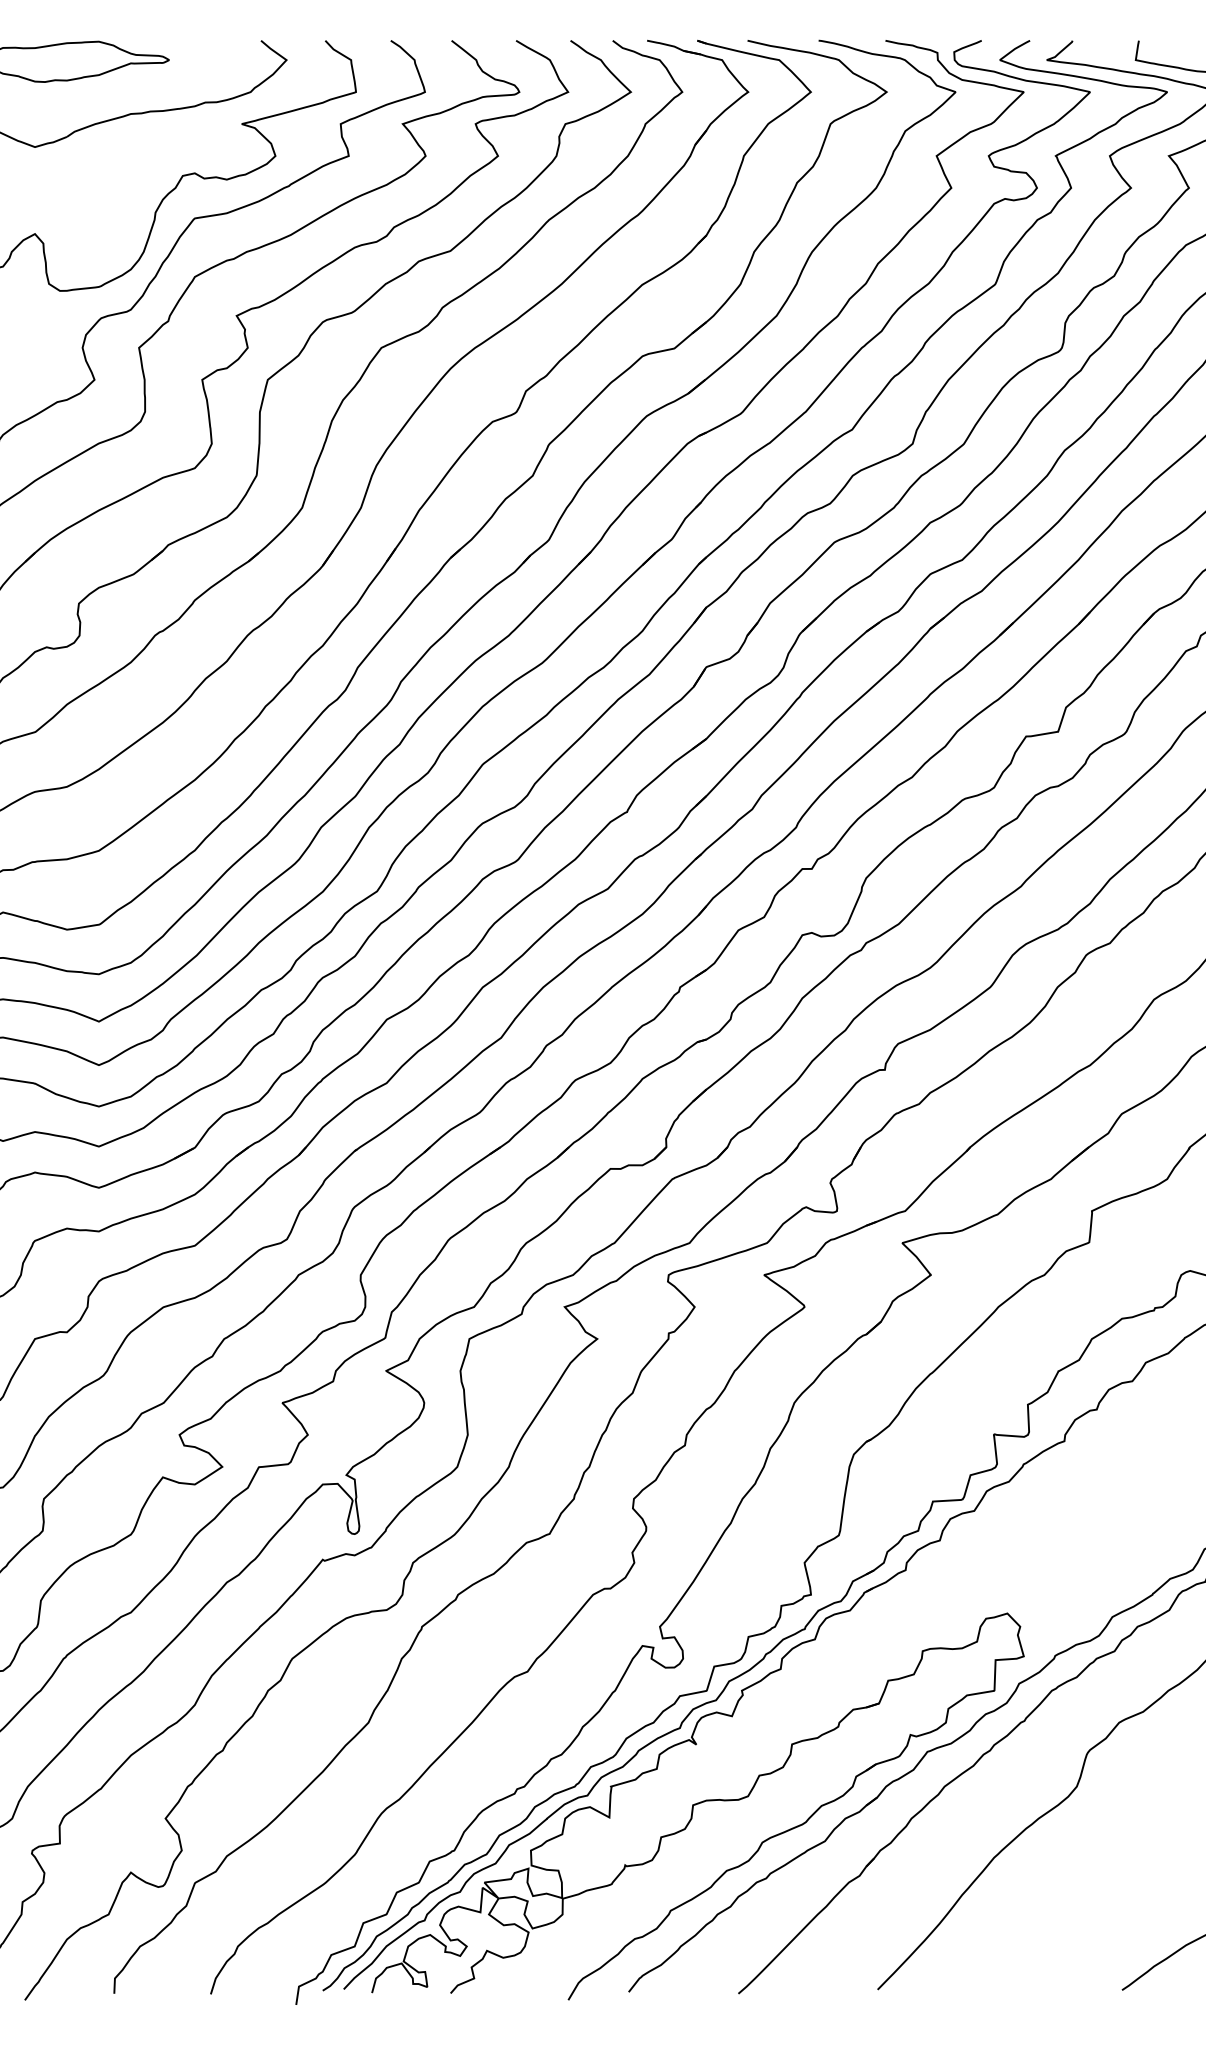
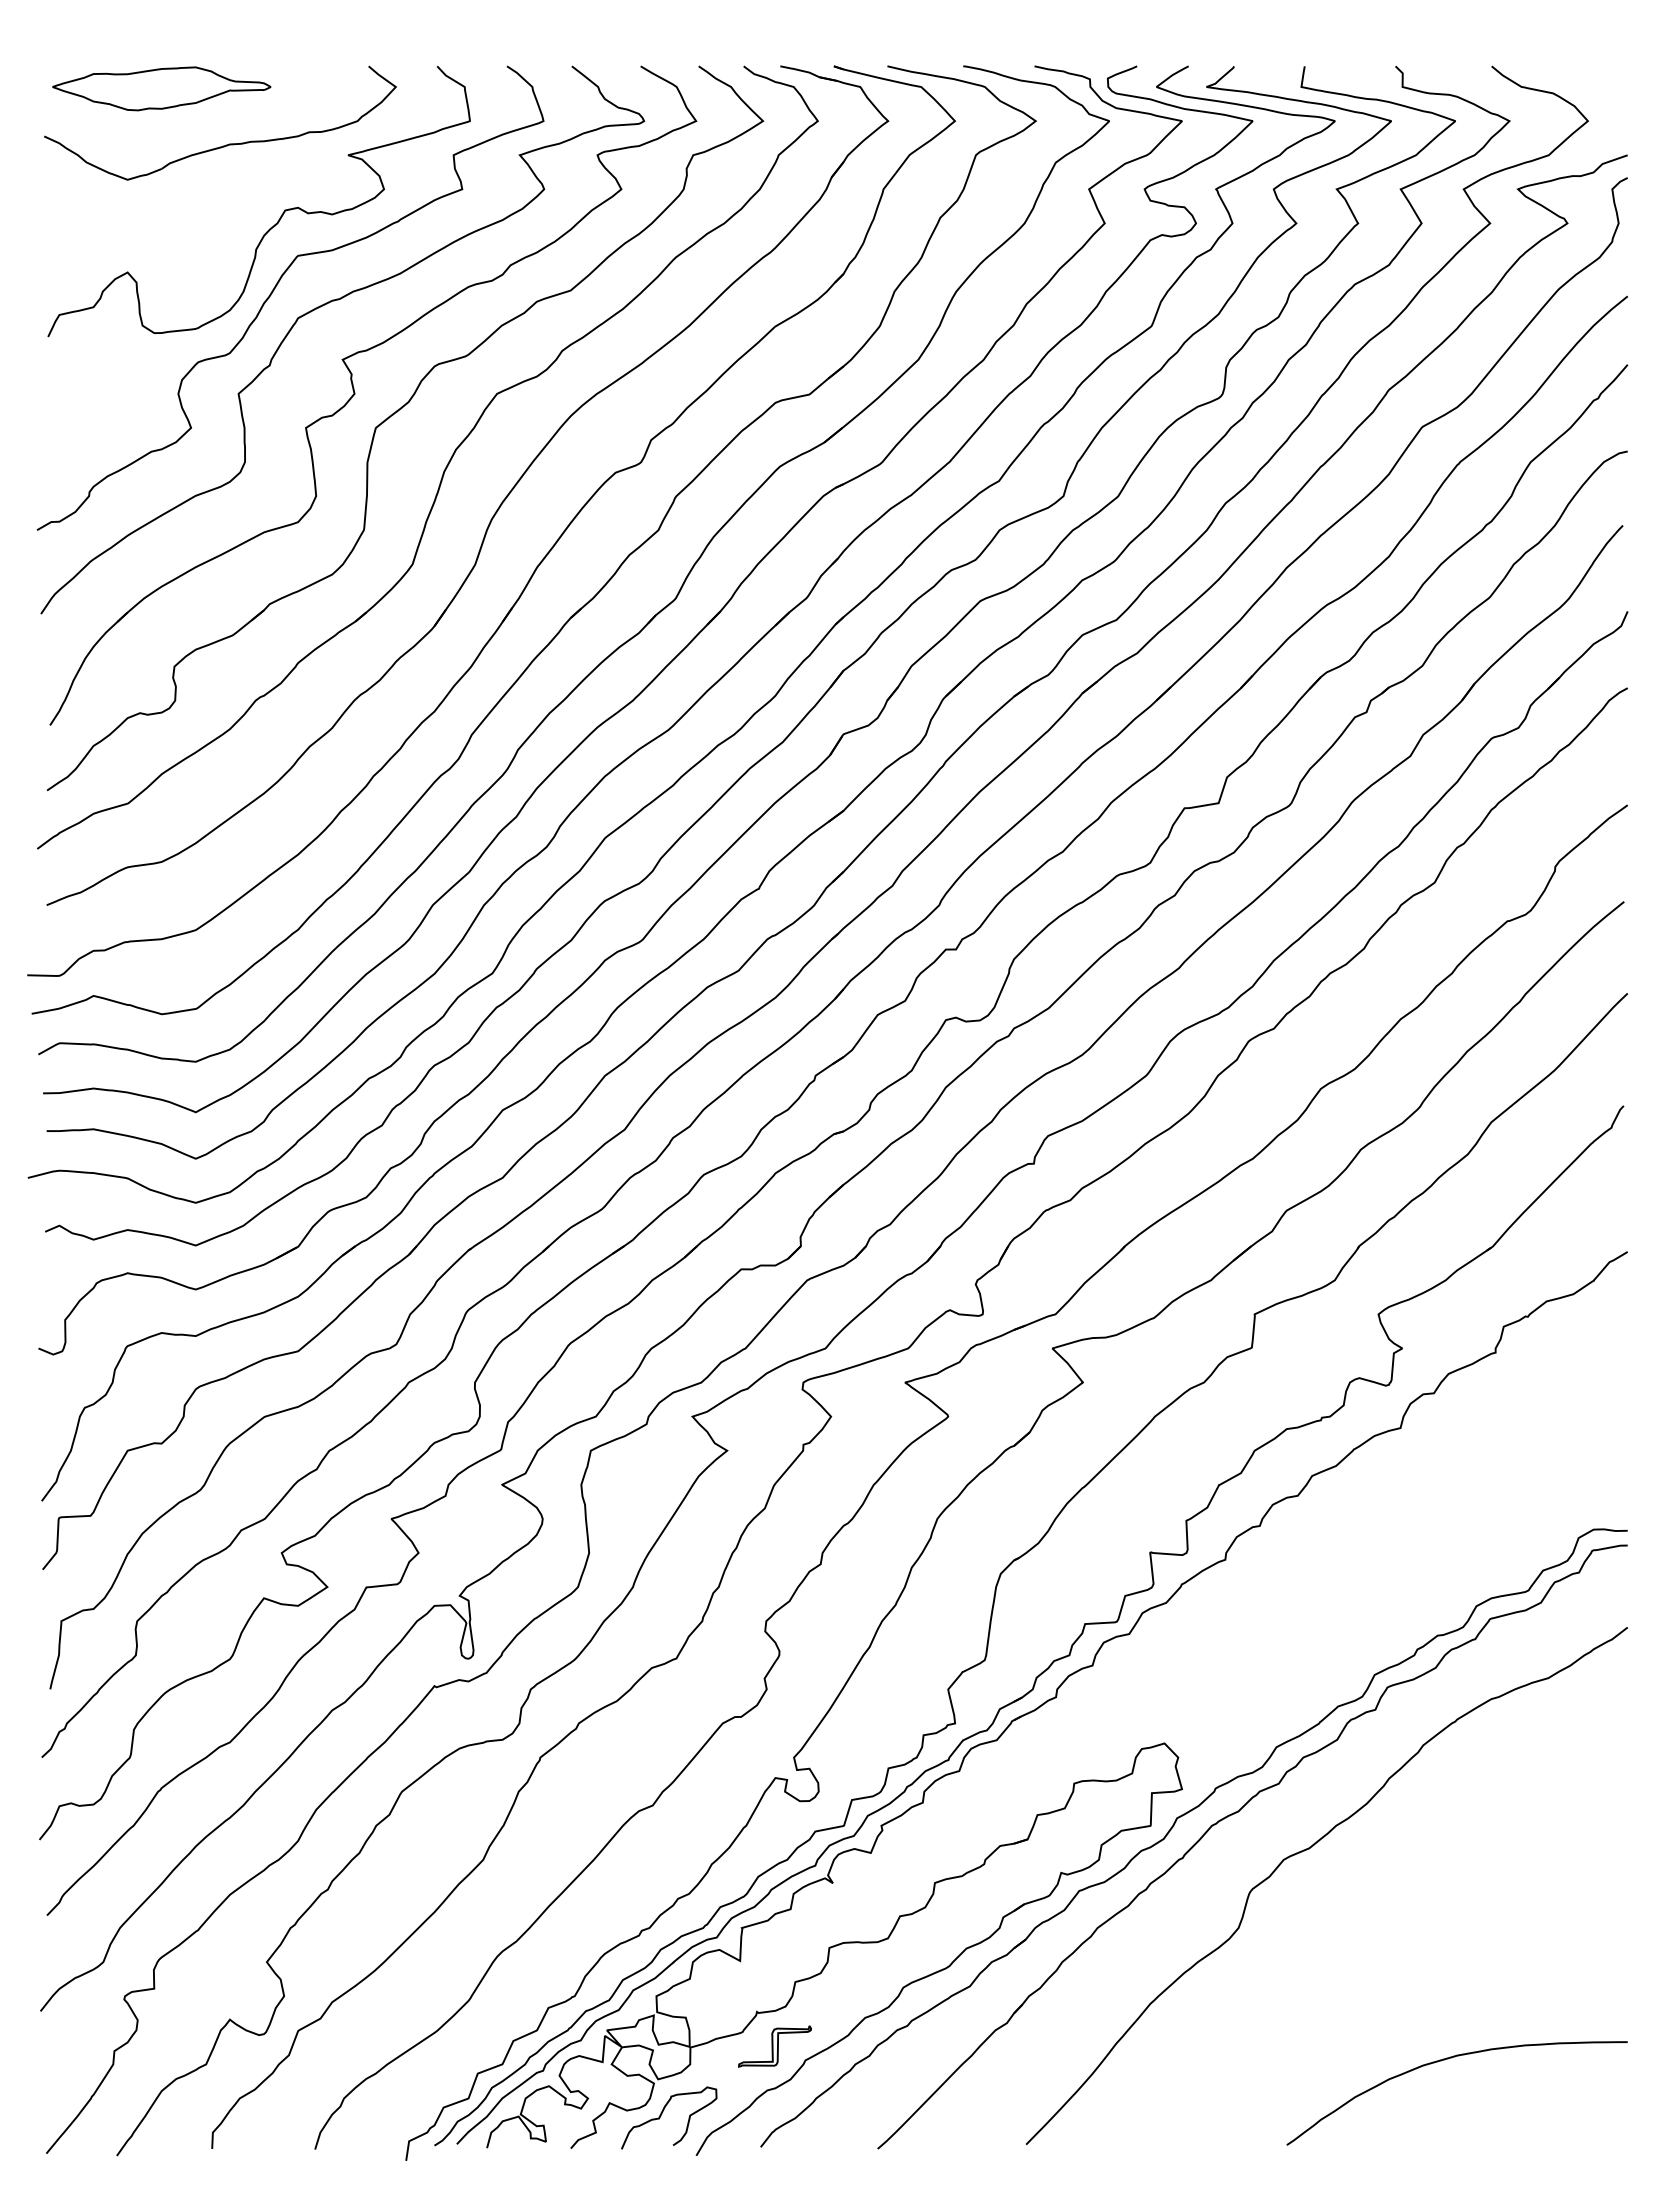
part: (641, 1897) -> (774, 2046), added
curve: (536, 1961) -> (662, 2114), added

